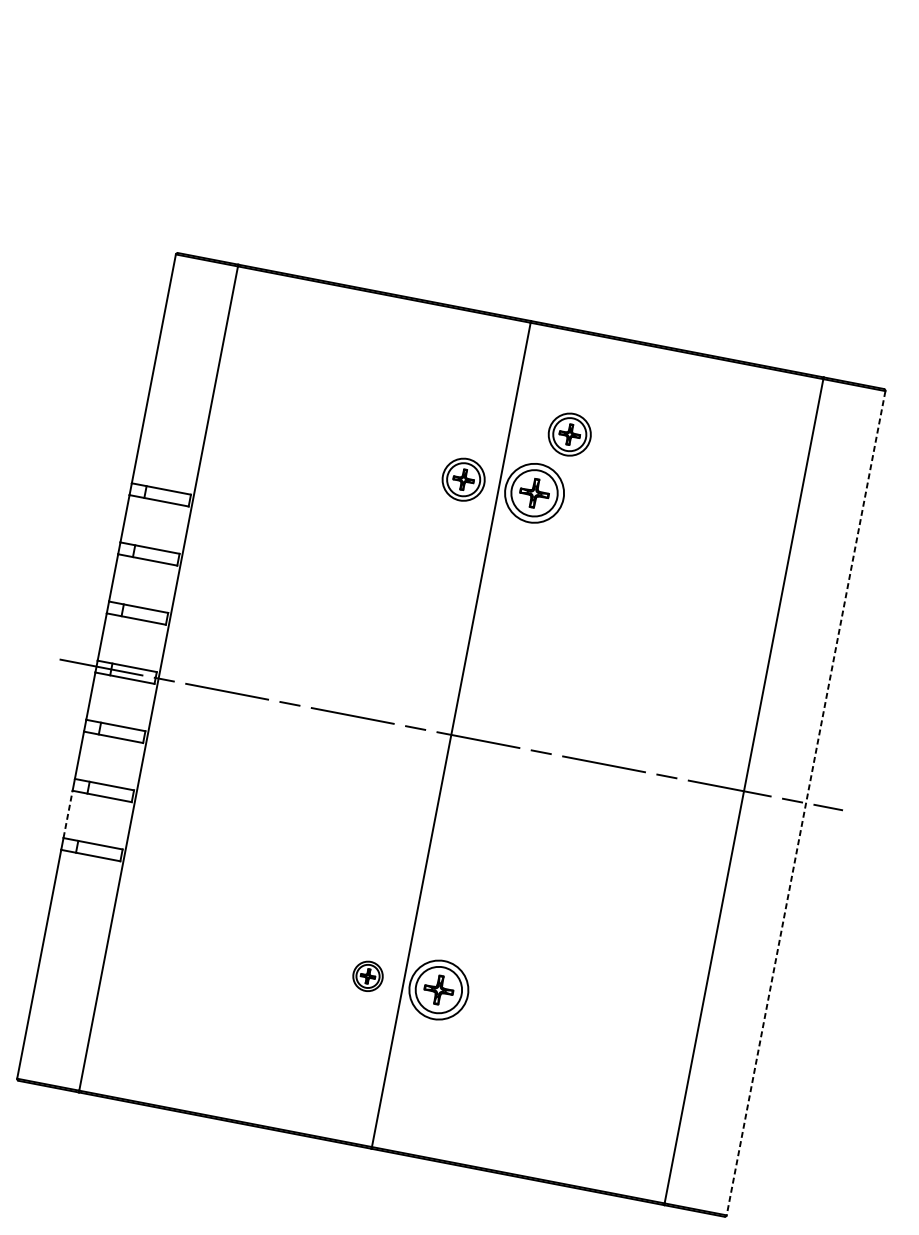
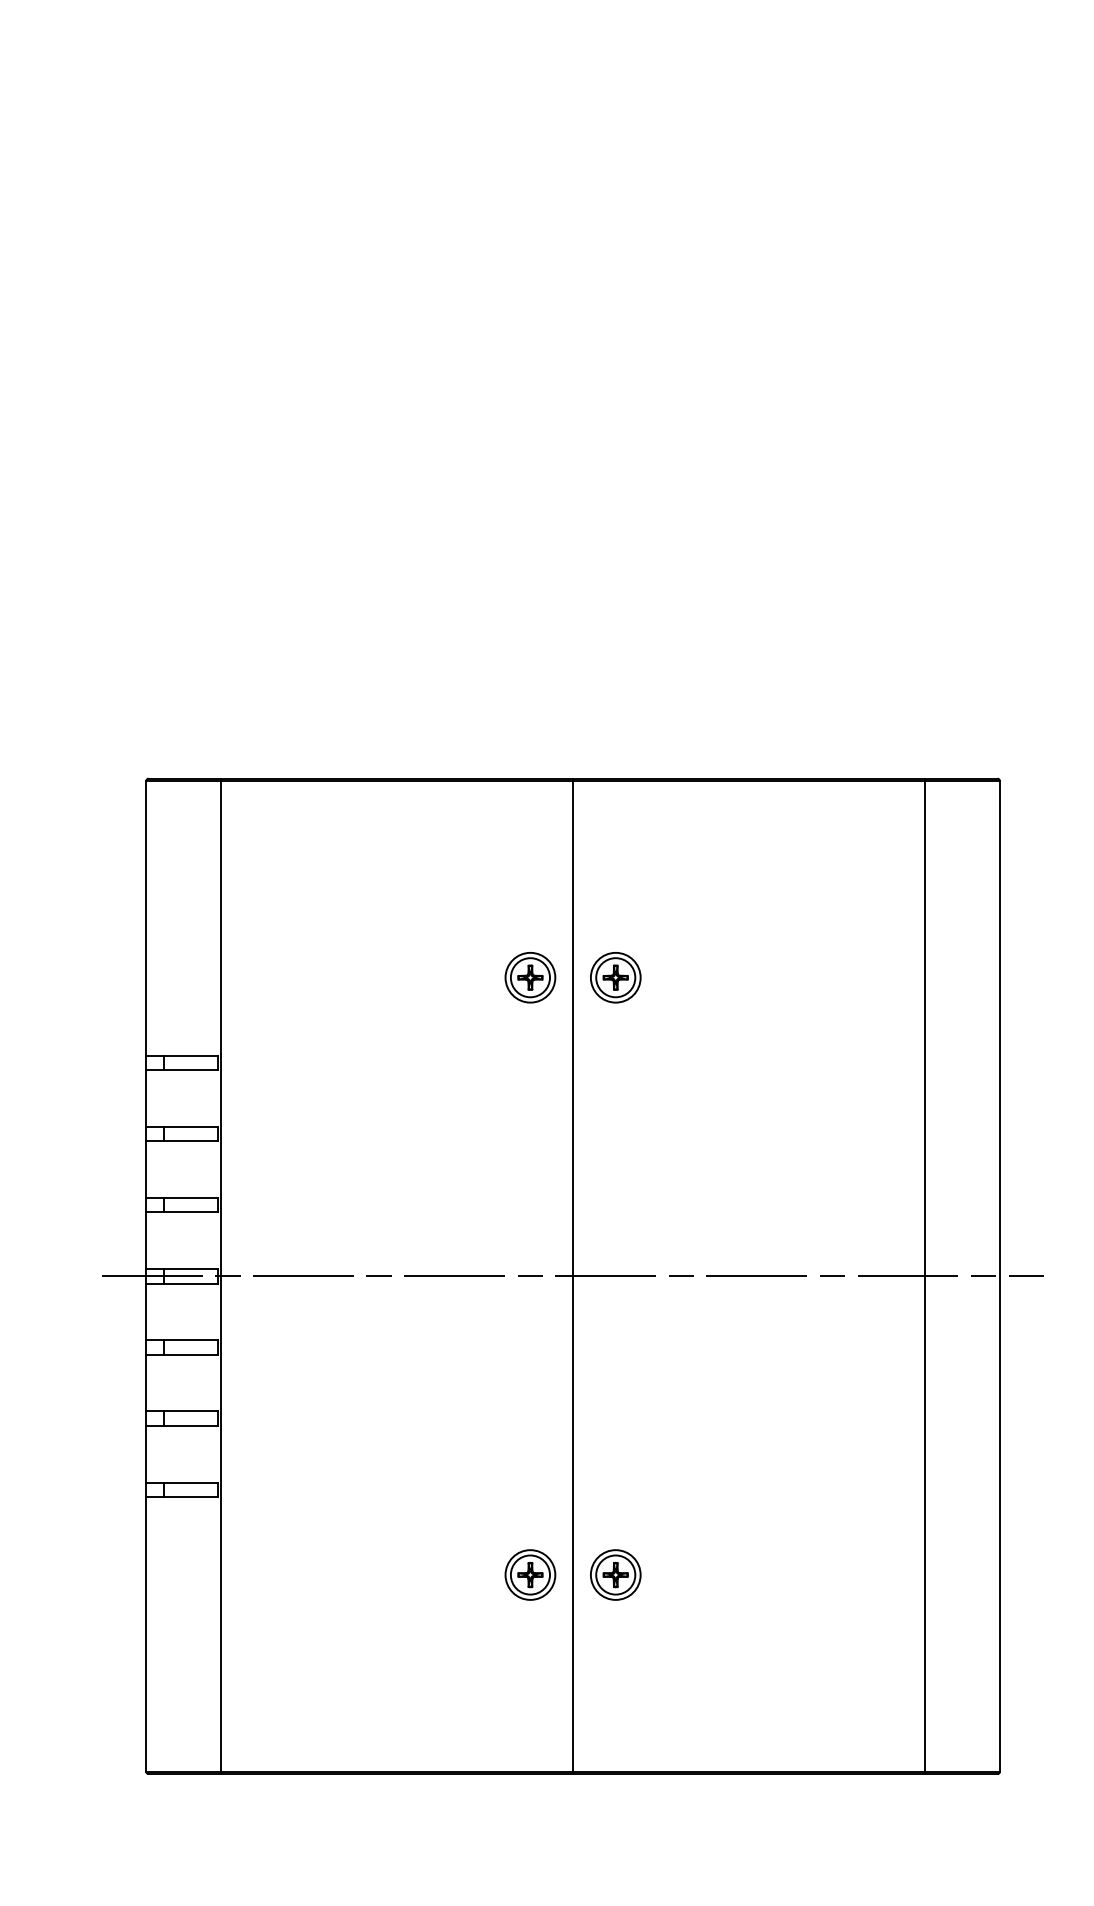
part: (569, 434) -> (643, 901), removed
part: (534, 493) -> (615, 977), size x0.71
line: (805, 803) -> (999, 1276), dashed -> solid
line: (68, 813) -> (146, 1453), dashed -> solid
part: (368, 975) -> (530, 1574), size x1.43
part: (438, 989) -> (615, 1574), size x0.71

